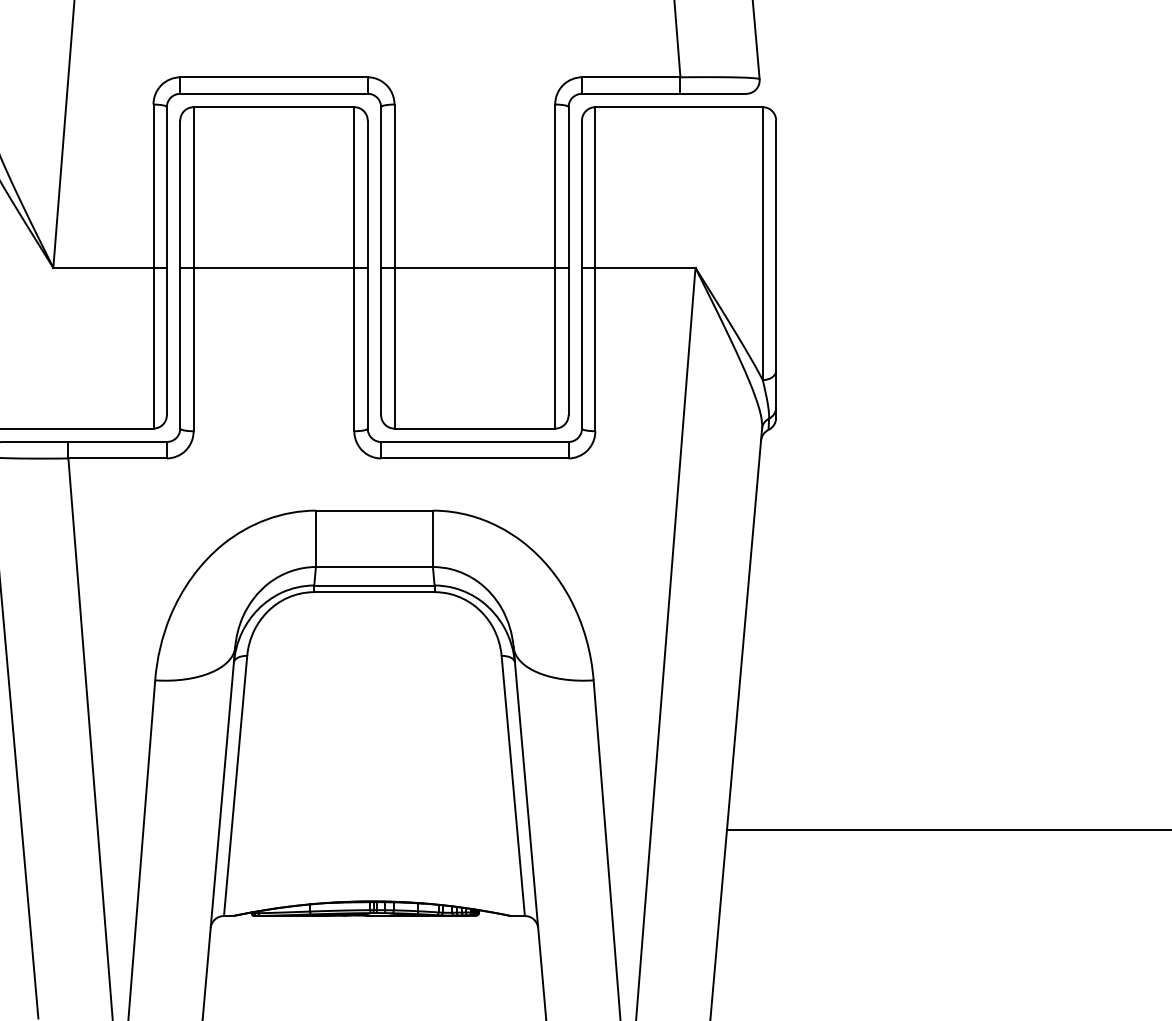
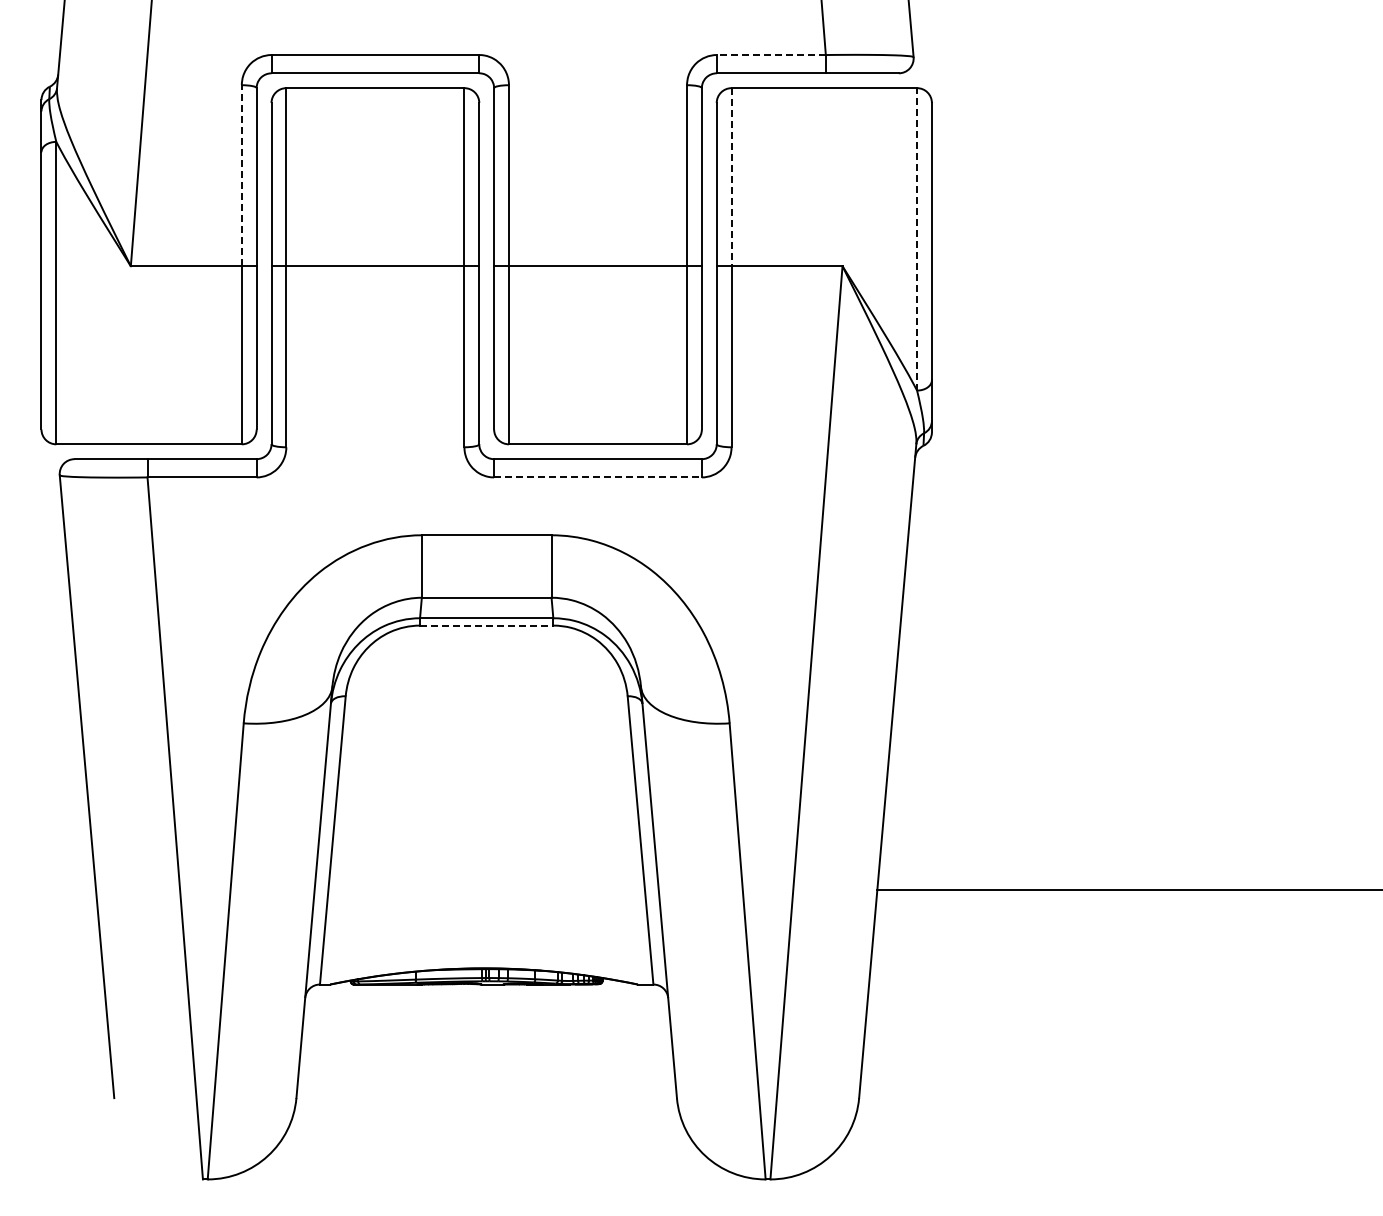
line: (631, 77) -> (771, 55), solid -> dashed
line: (153, 186) -> (241, 175), solid -> dashed
line: (595, 187) -> (731, 177), solid -> dashed
line: (763, 242) -> (917, 238), solid -> dashed
line: (475, 458) -> (598, 477), solid -> dashed
line: (374, 592) -> (486, 625), solid -> dashed

